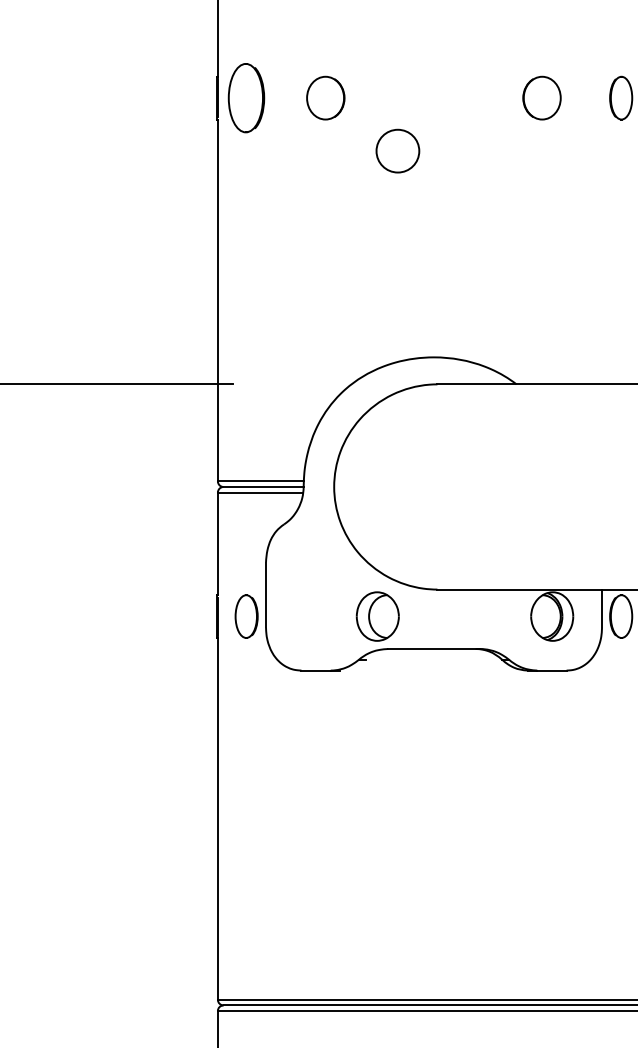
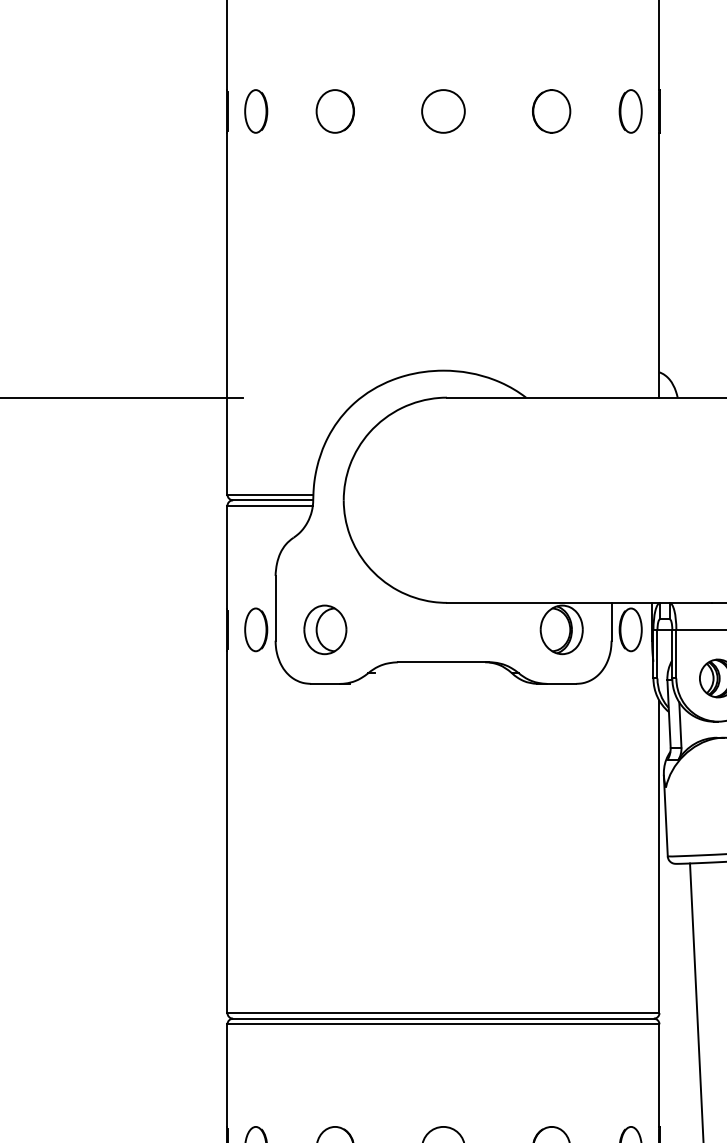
part: (246, 98) -> (256, 111), size x0.62
circle: (397, 151) -> (443, 111), moved
part: (377, 616) -> (325, 629), moved

